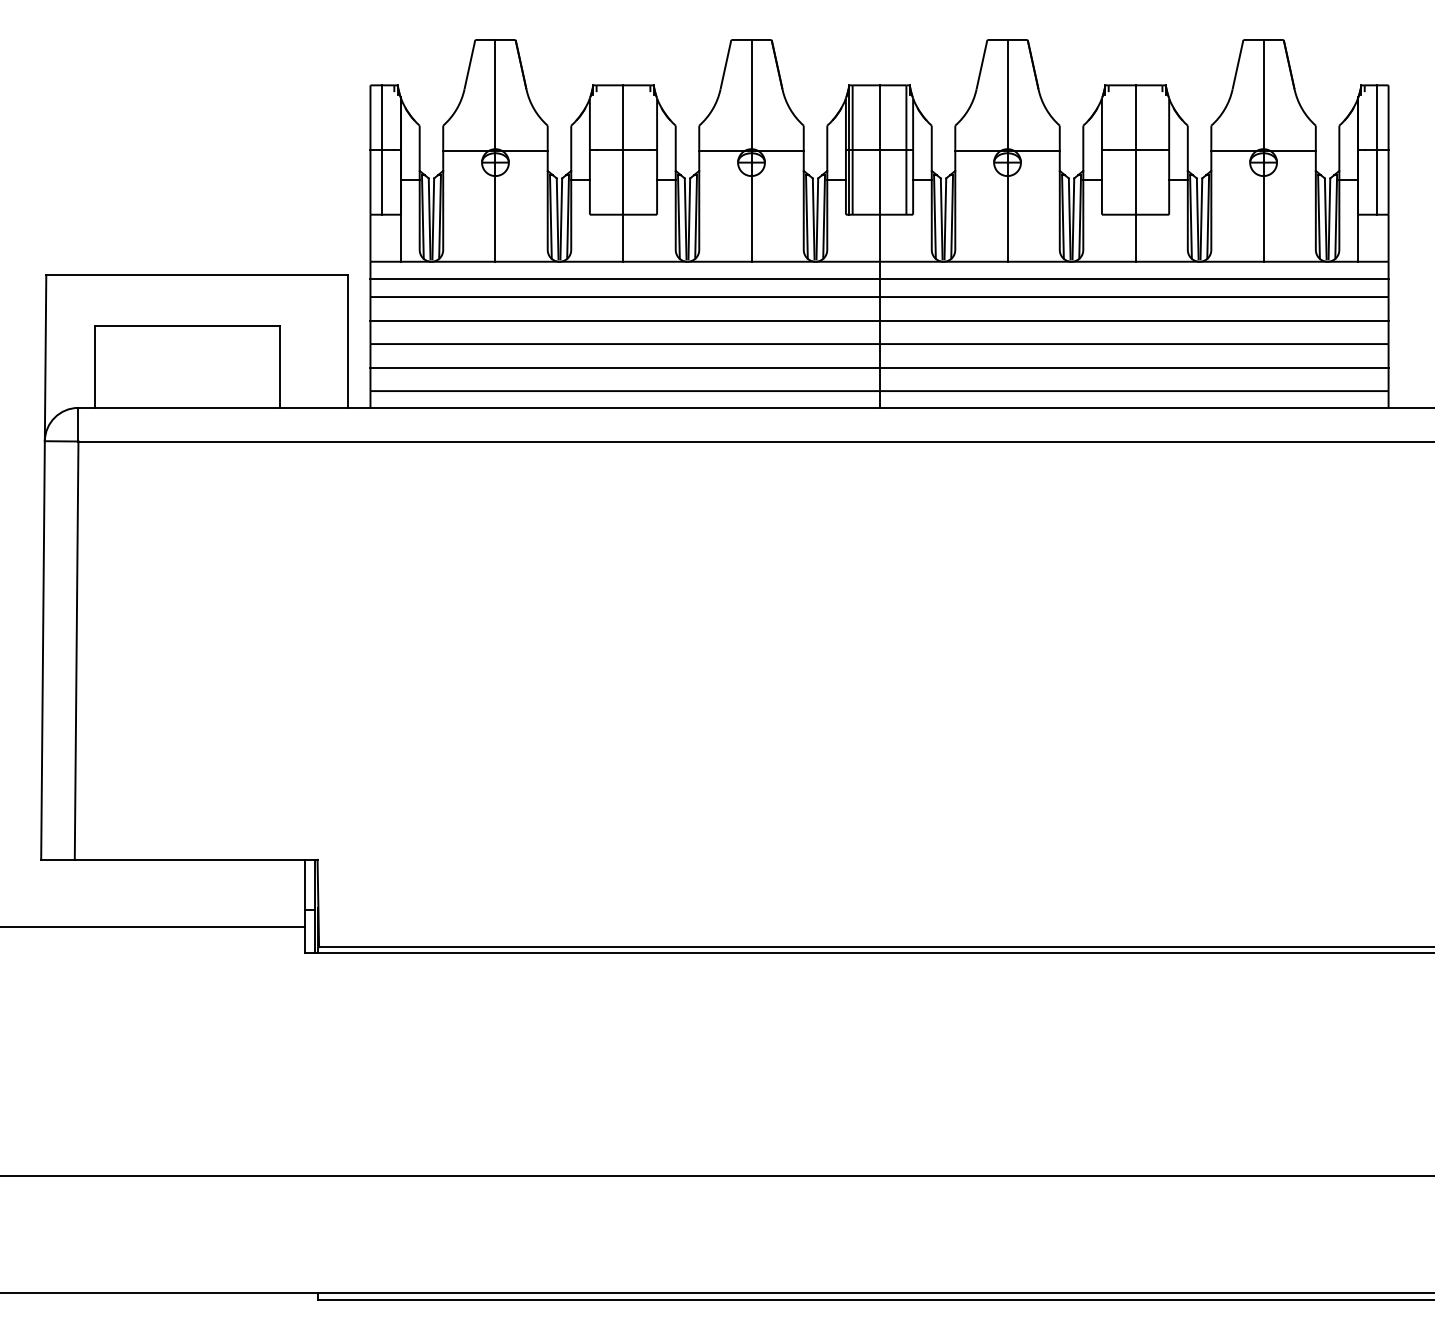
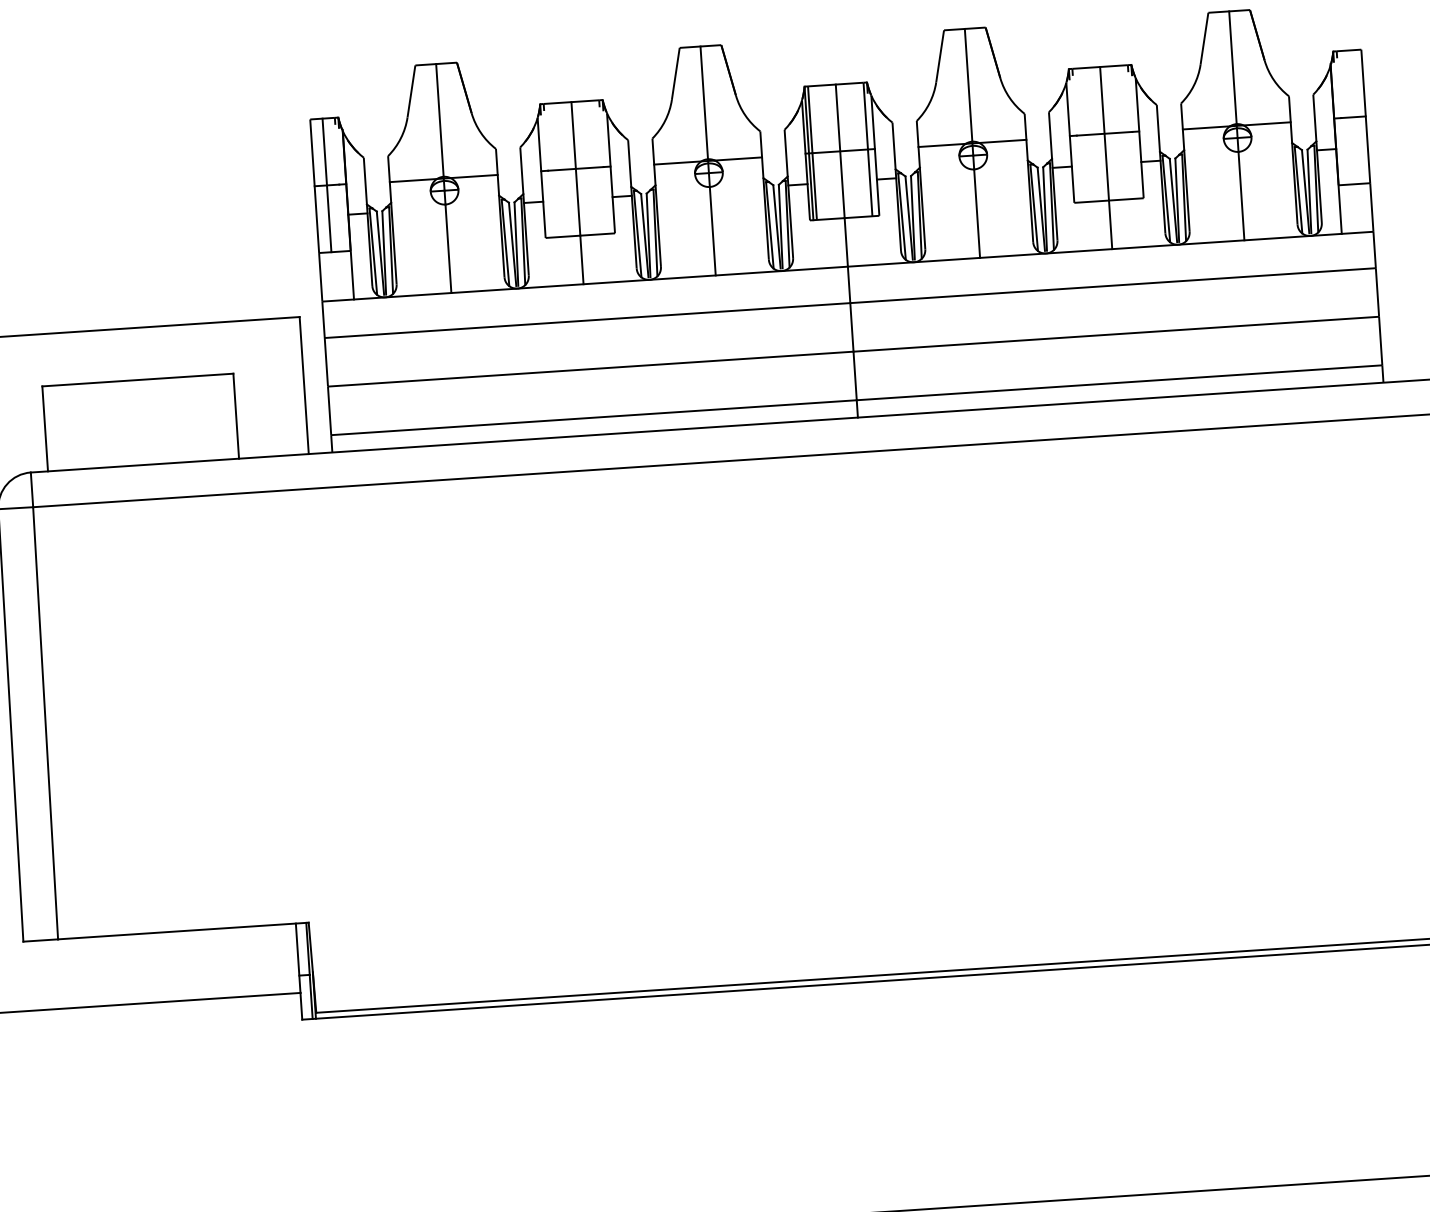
line: (1376, 149) -> (1353, 116), removed
line: (879, 279) -> (849, 285), removed
line: (879, 320) -> (851, 327), removed
line: (879, 367) -> (855, 375), removed

